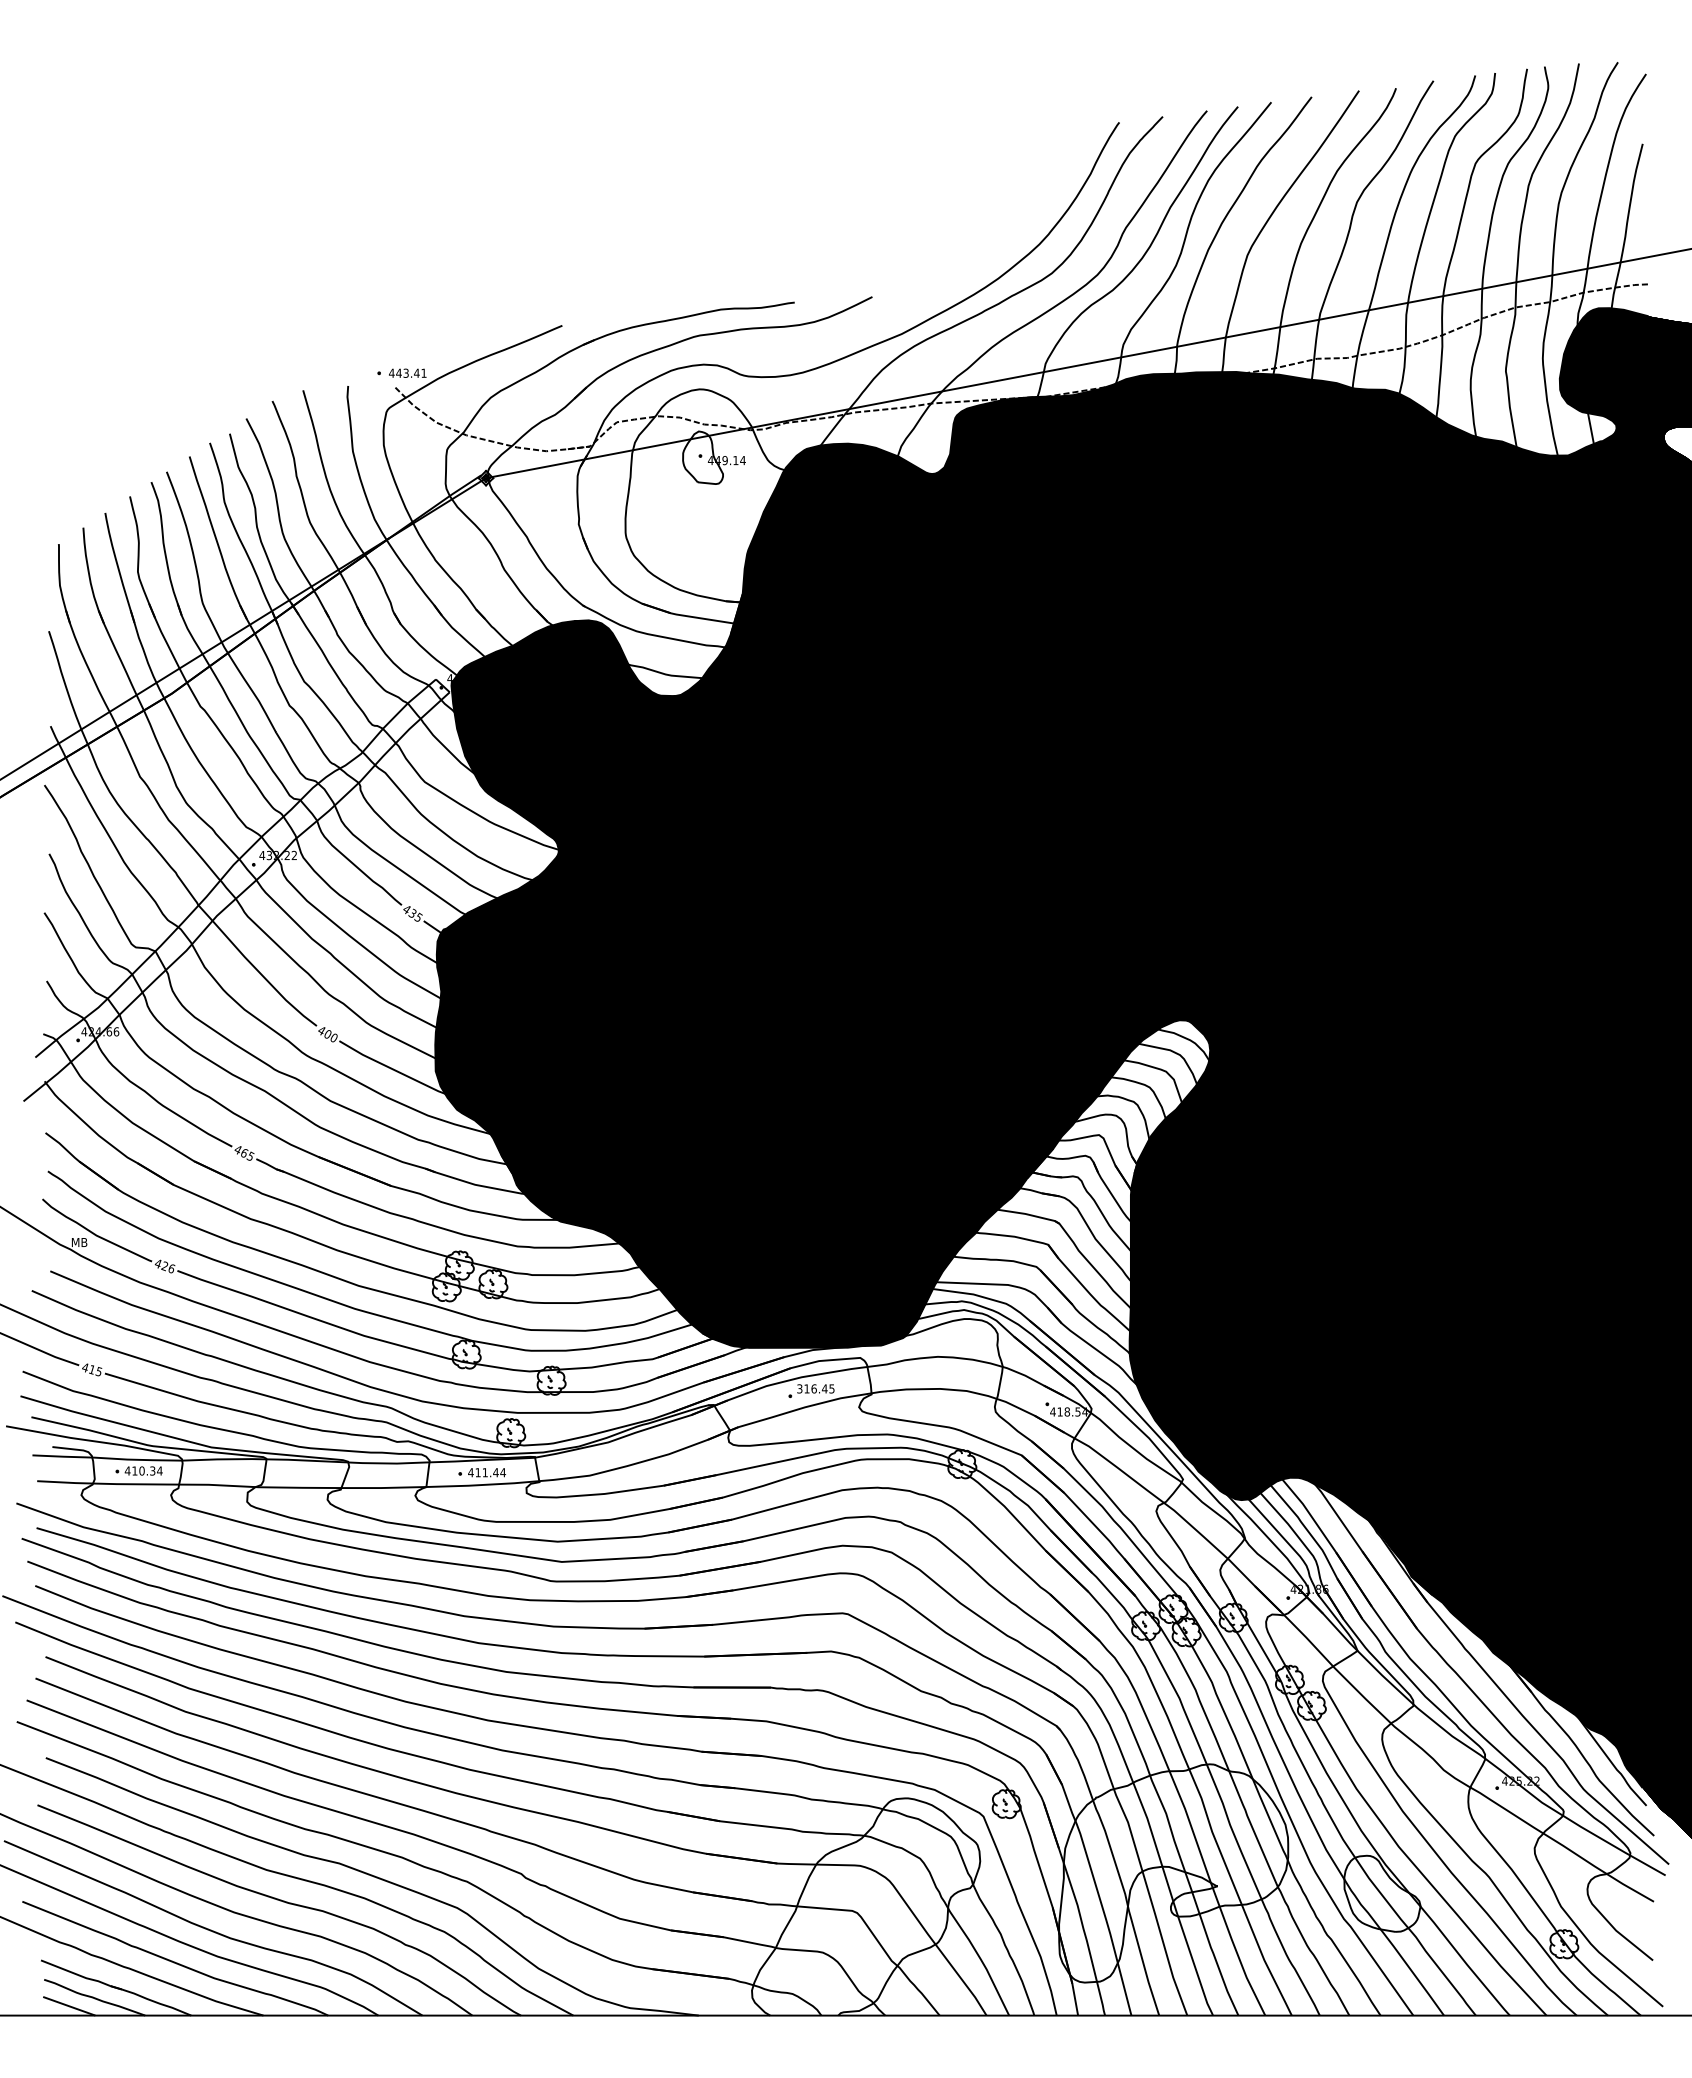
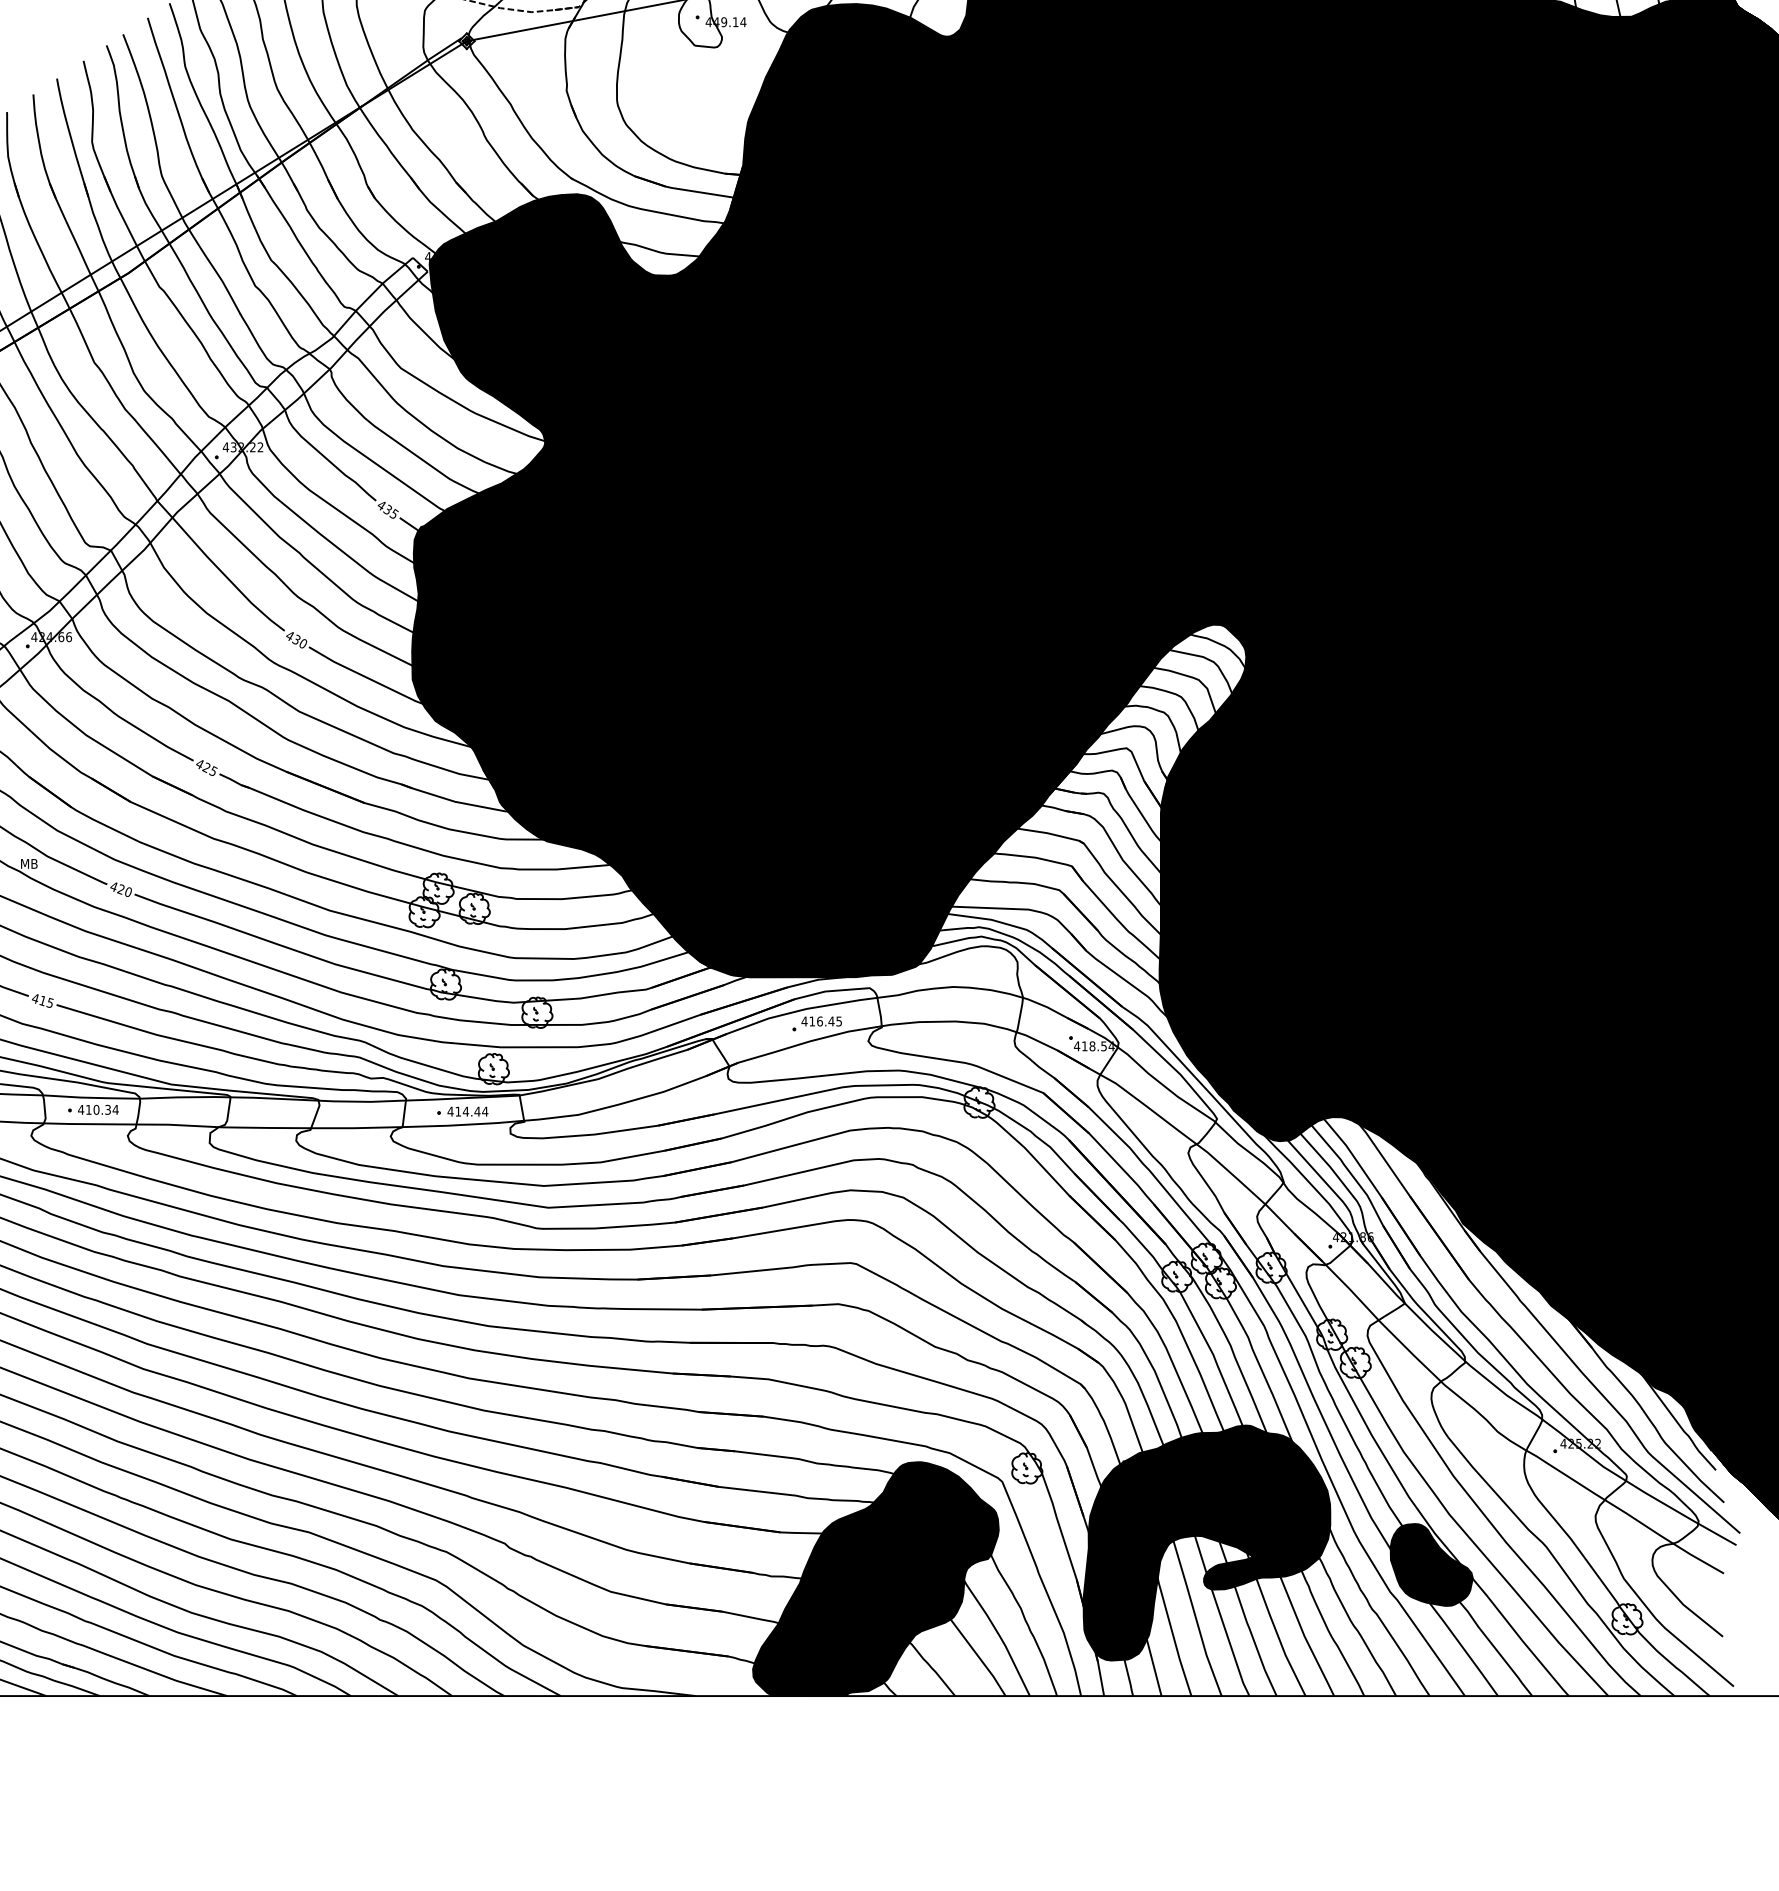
text: (327, 1033) -> (296, 638), 400 -> 430
text: (244, 1153) -> (206, 768), 465 -> 425
text: (172, 1268) -> (129, 891), 426 -> 420
text: (799, 1388) -> (804, 1021), 316.45 -> 416.45
text: (485, 1472) -> (466, 1111), 411.44 -> 414.44
fill: (1173, 1873) -> (1206, 1543), added
fill: (1382, 1893) -> (1431, 1564), added
fill: (865, 1906) -> (875, 1578), added

